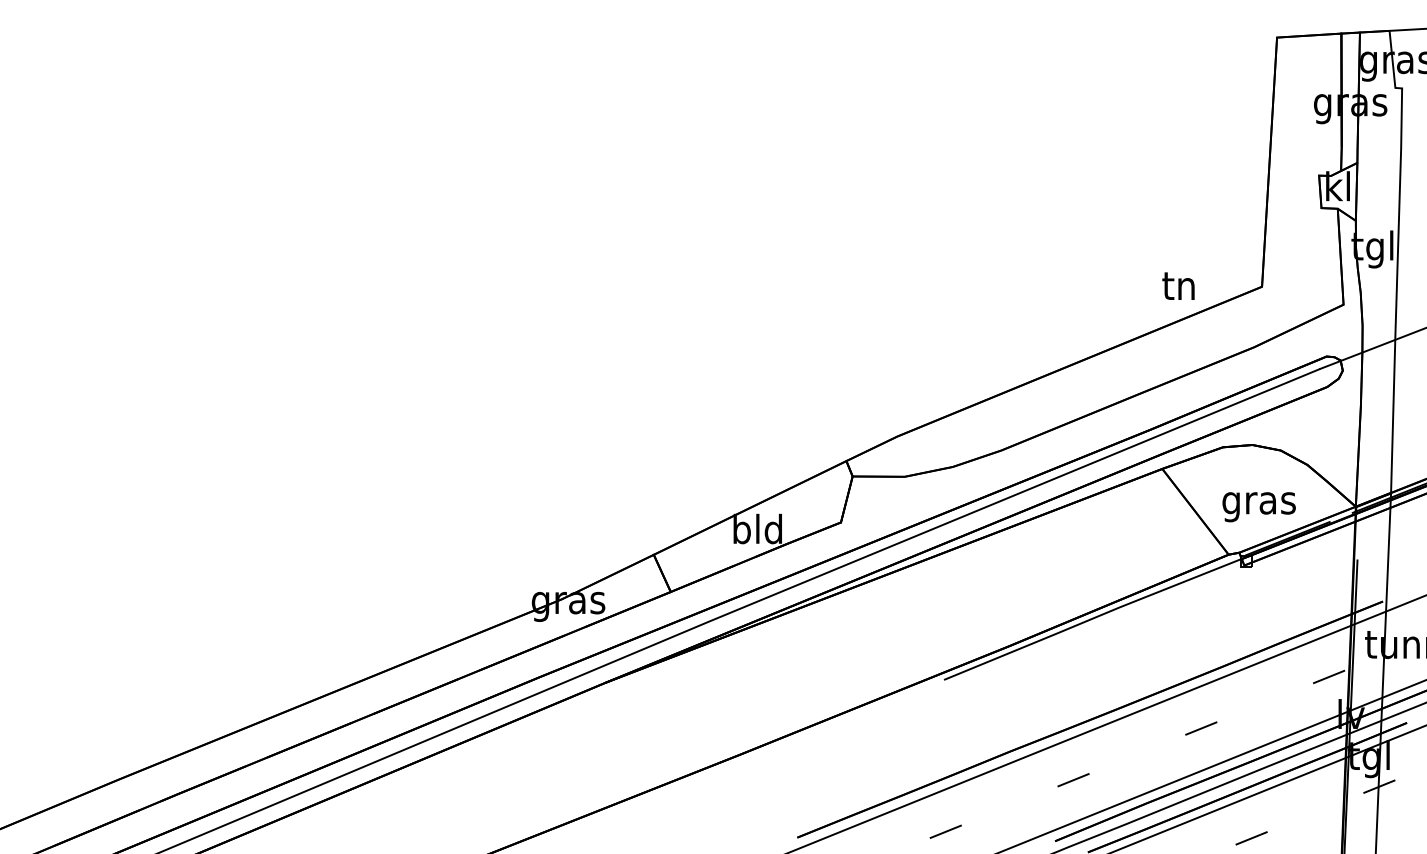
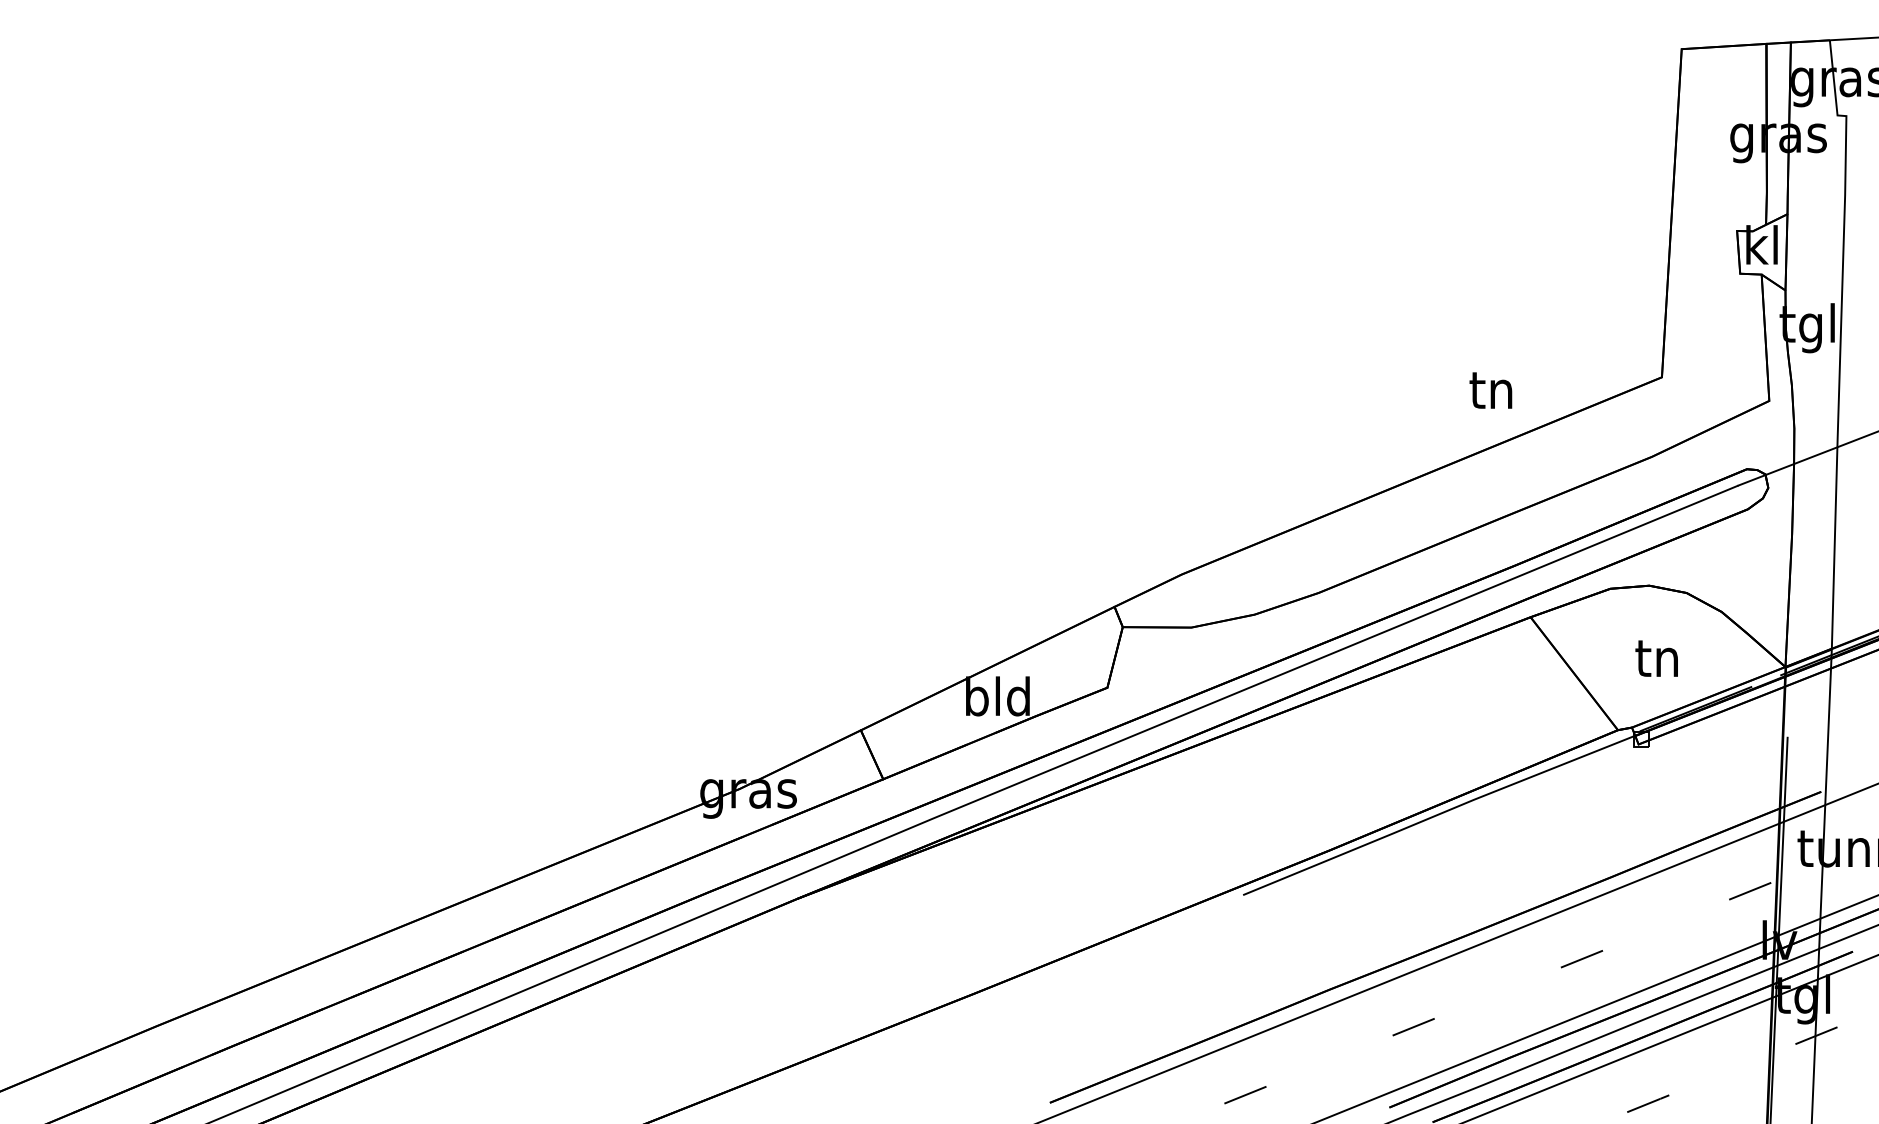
text: (1178, 286) -> (1490, 390), moved
text: (1258, 504) -> (1657, 663), gras -> tn

